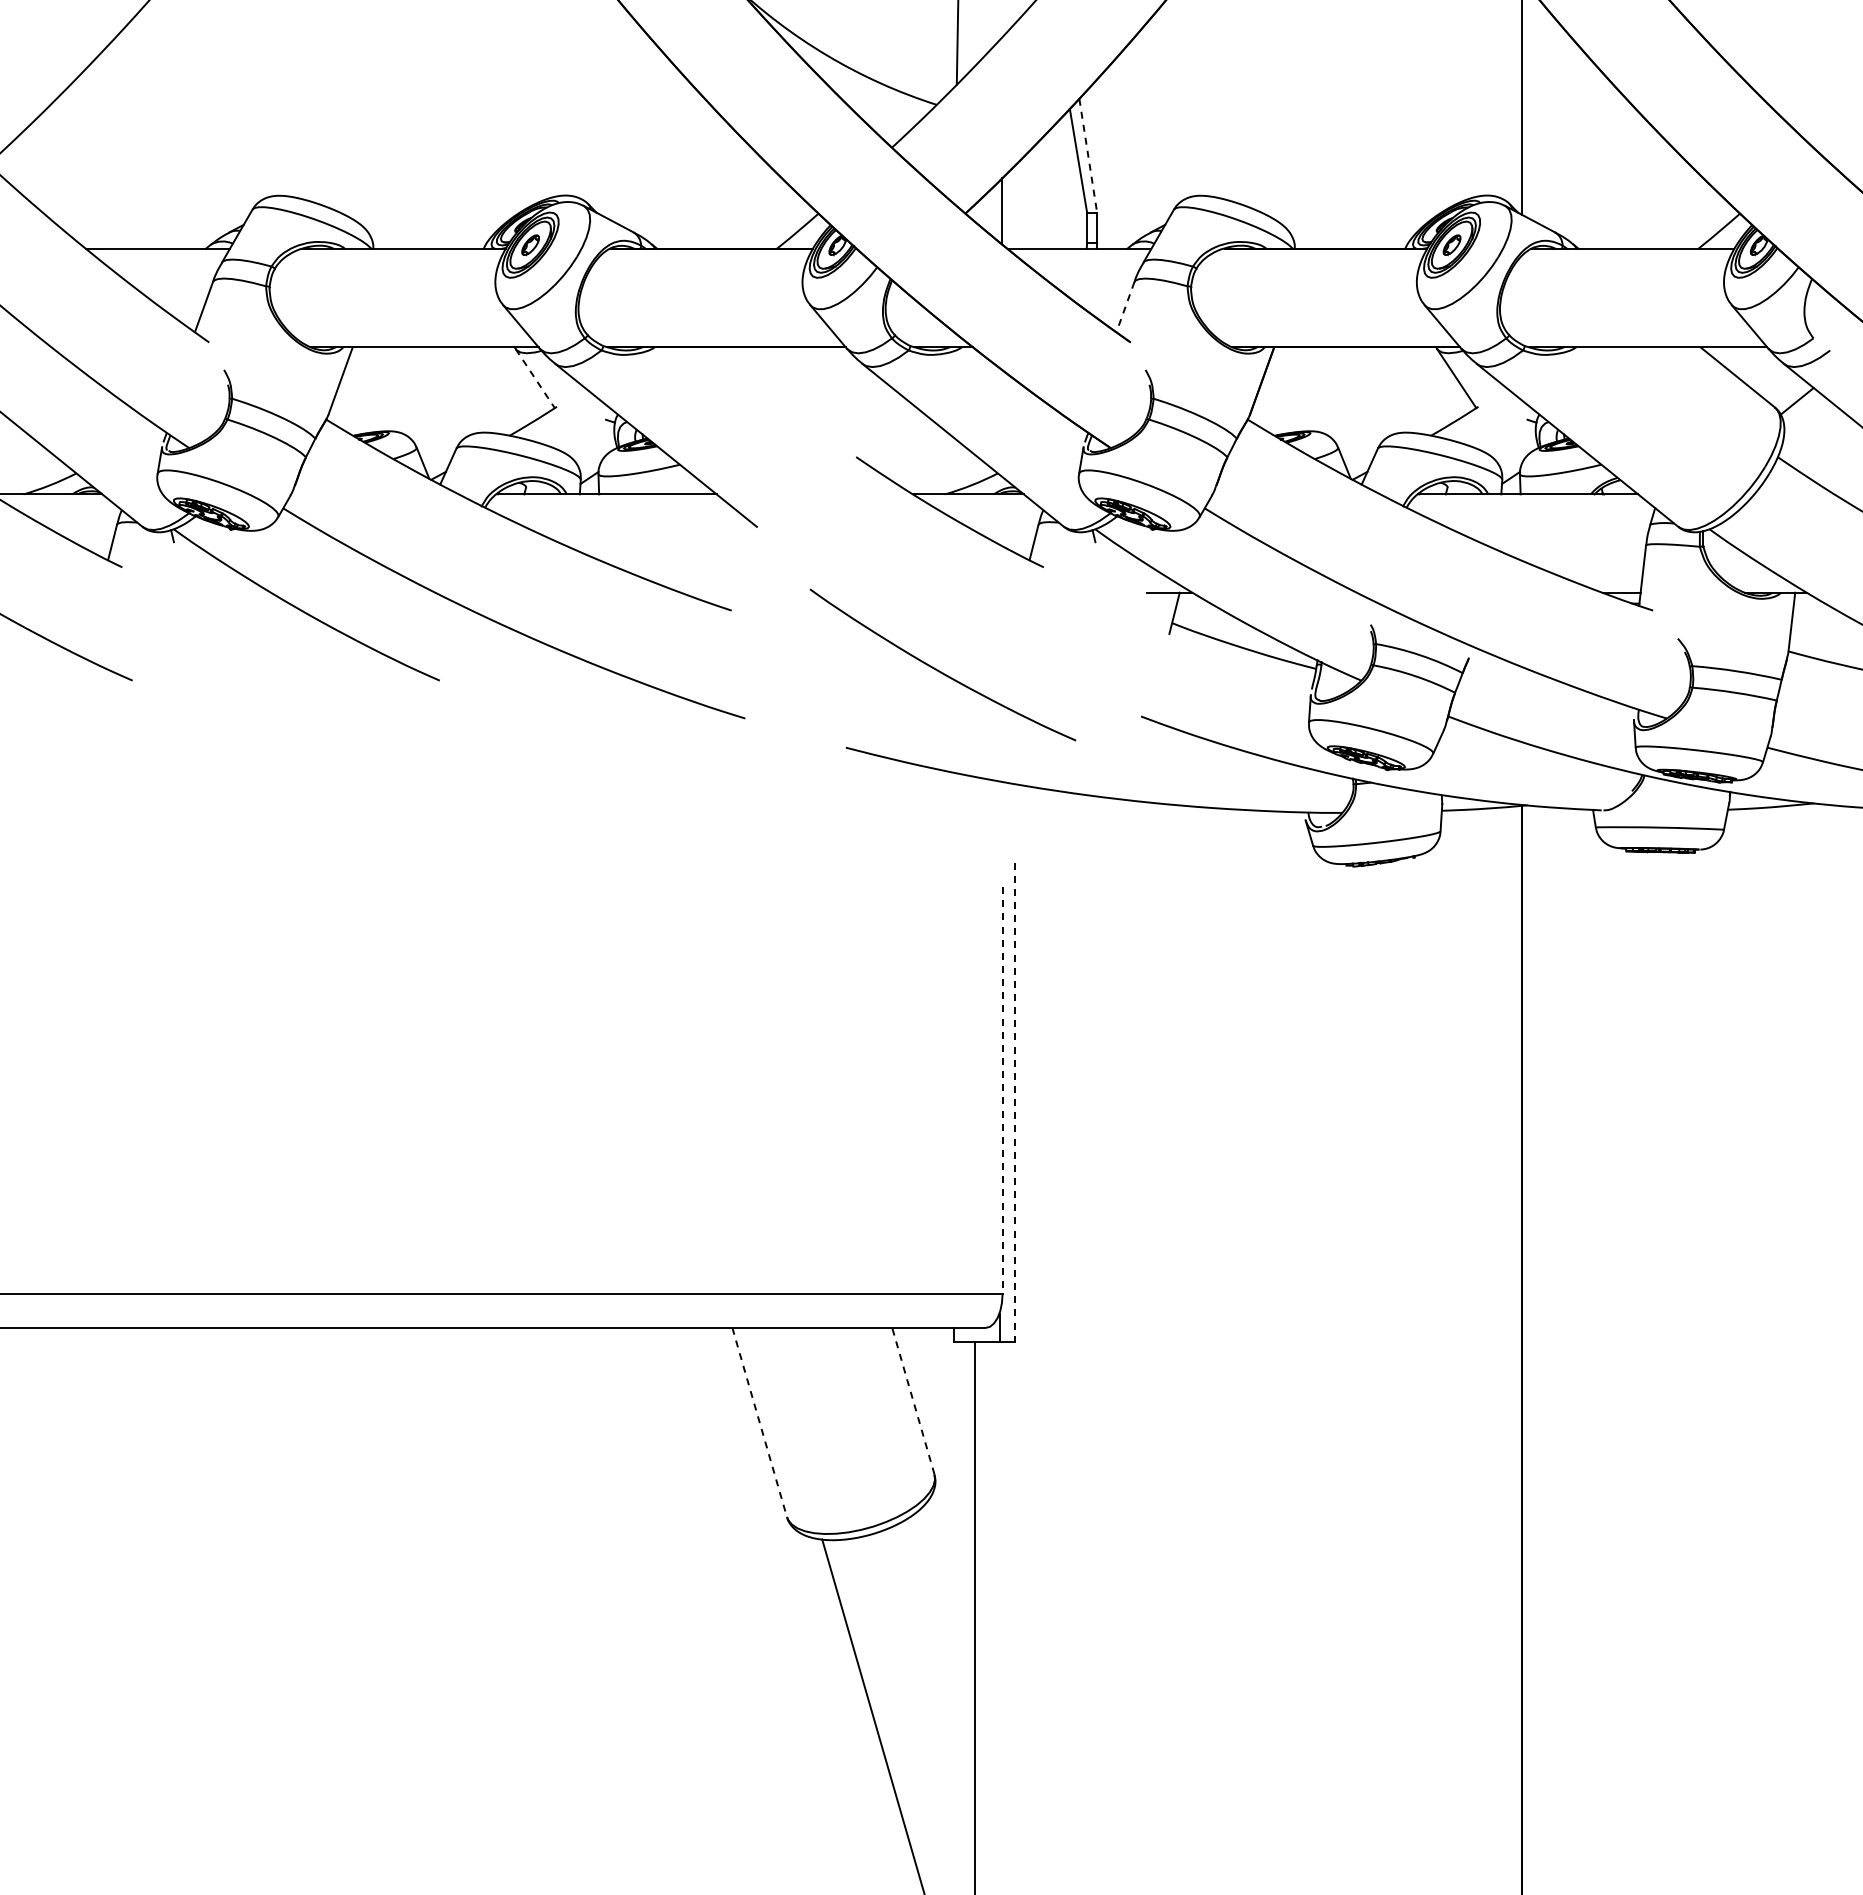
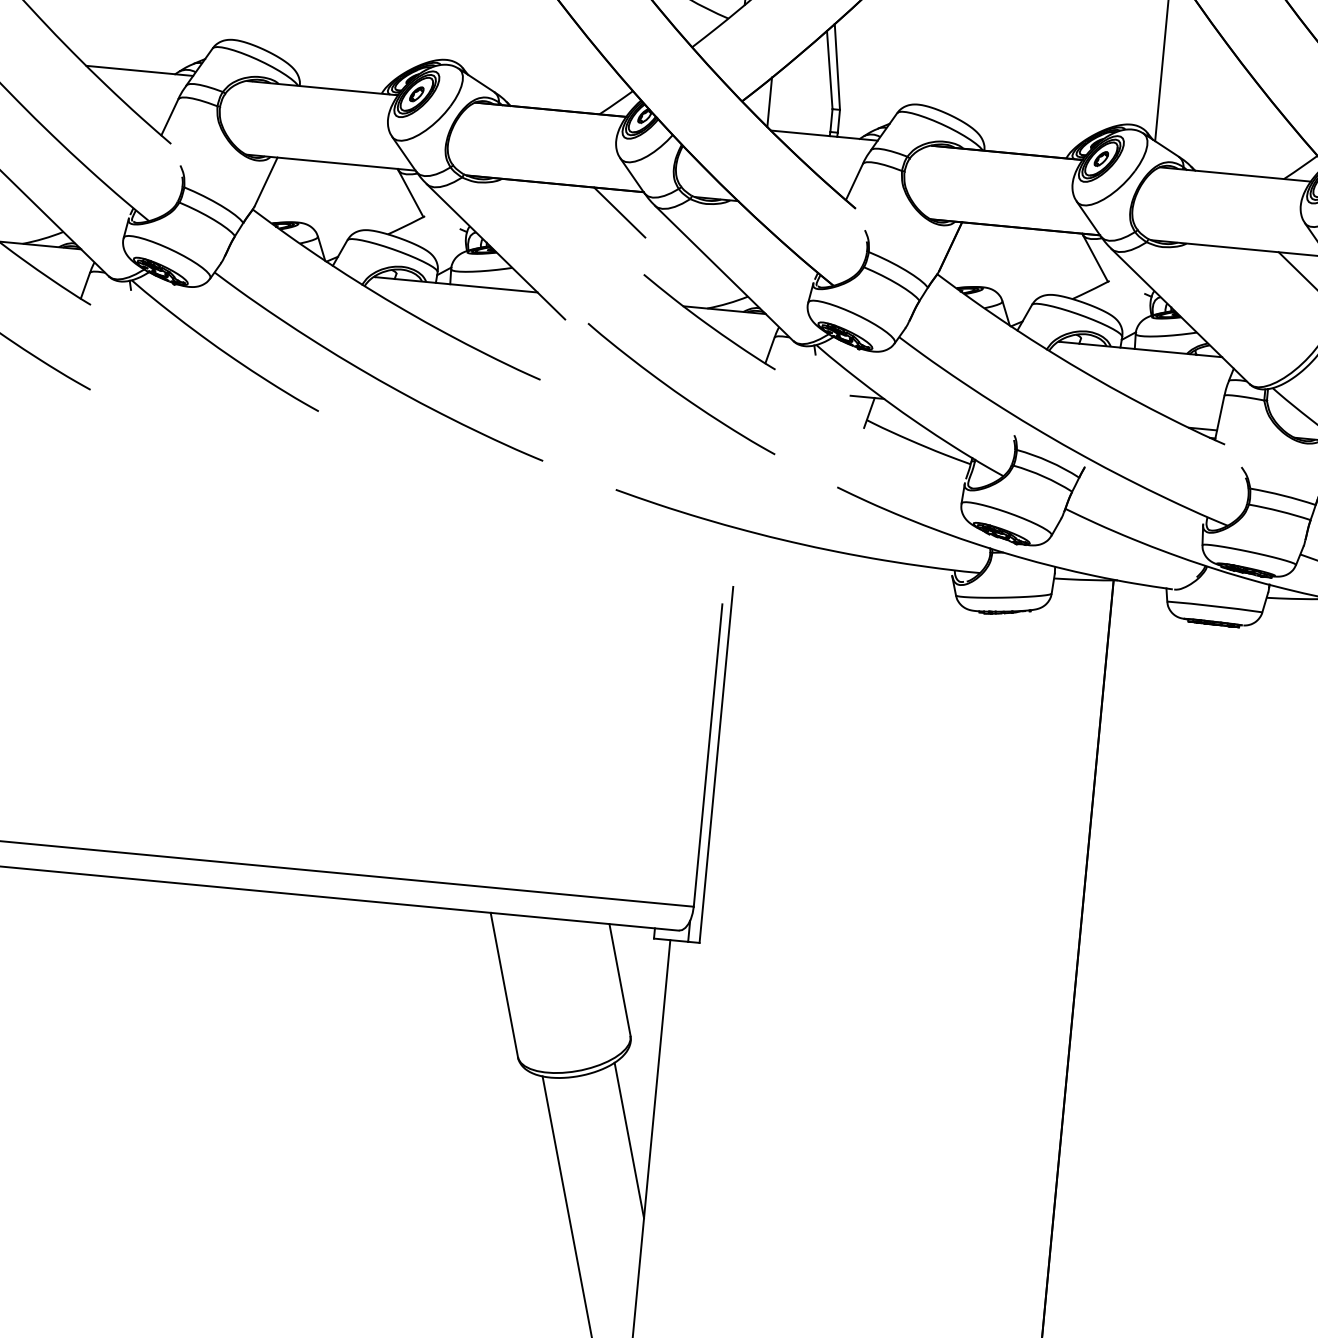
line: (1088, 155) -> (837, 66), dashed -> solid
line: (1125, 307) -> (854, 182), dashed -> solid
line: (815, 377) -> (619, 212), added
line: (535, 379) -> (411, 194), dashed -> solid
curve: (938, 669) -> (677, 392), moved
line: (1002, 1090) -> (708, 755), dashed -> solid
line: (1014, 1102) -> (716, 765), dashed -> solid
line: (913, 1400) -> (620, 979), dashed -> solid
line: (759, 1422) -> (504, 984), dashed -> solid
line: (945, 1614) -> (628, 1140), added

